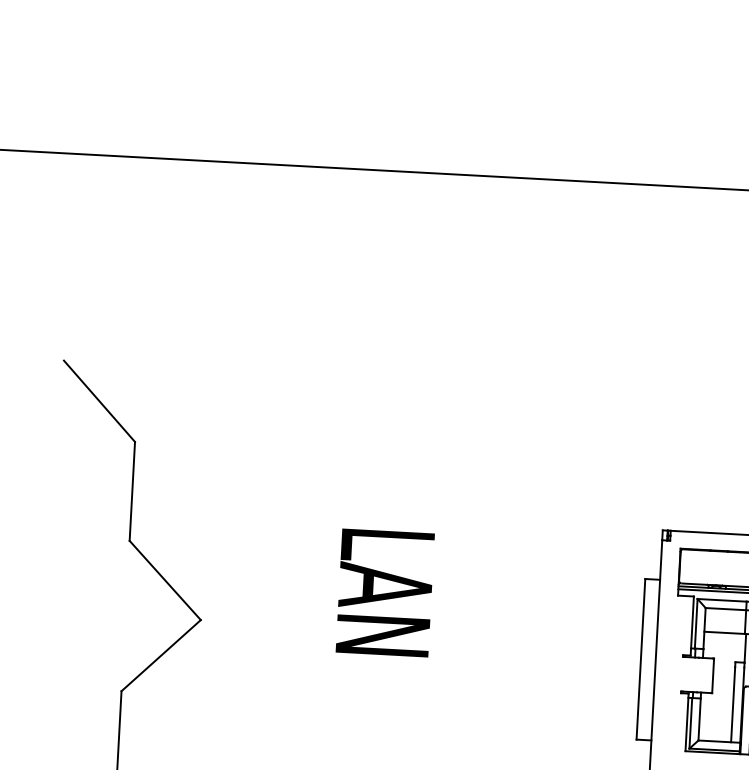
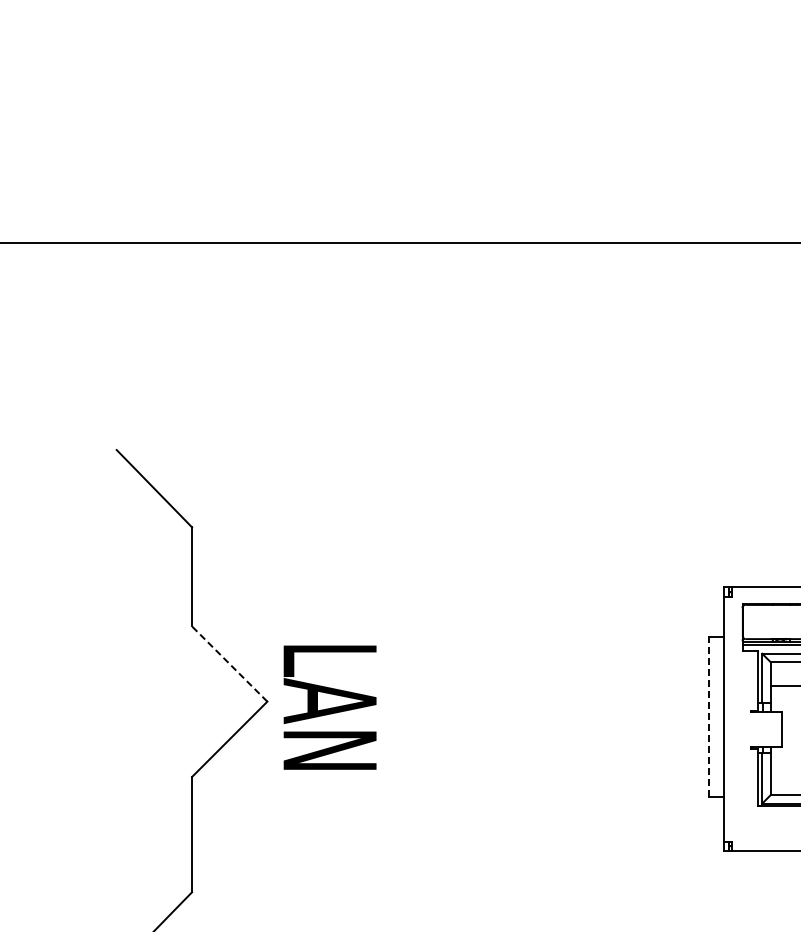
line: (165, 579) -> (229, 663), solid -> dashed
text: (384, 592) -> (329, 707), moved
line: (640, 658) -> (708, 716), solid -> dashed

